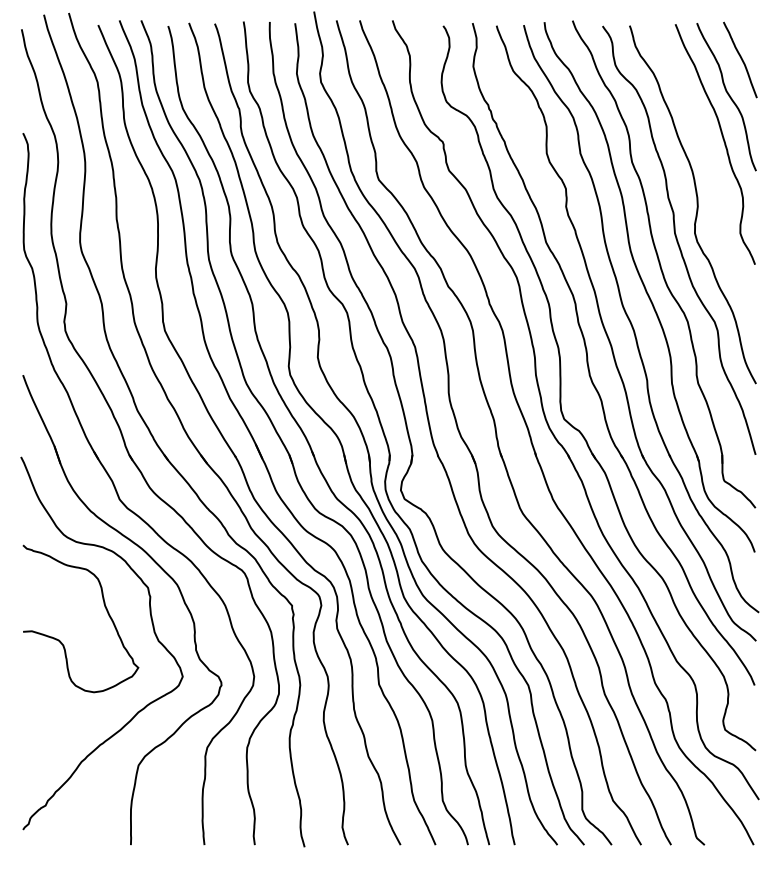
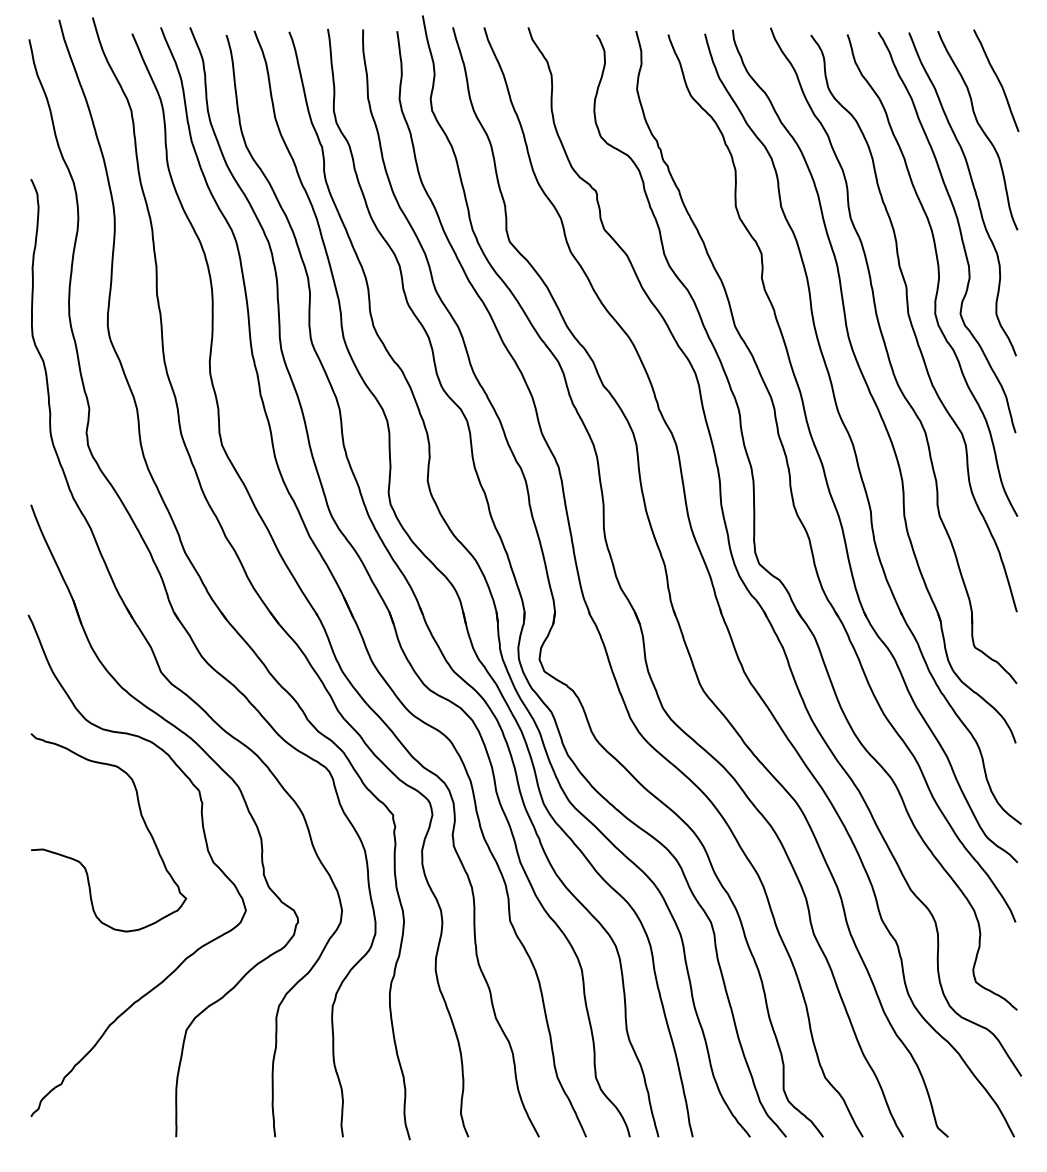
curve: (712, 169) -> (958, 228), added

